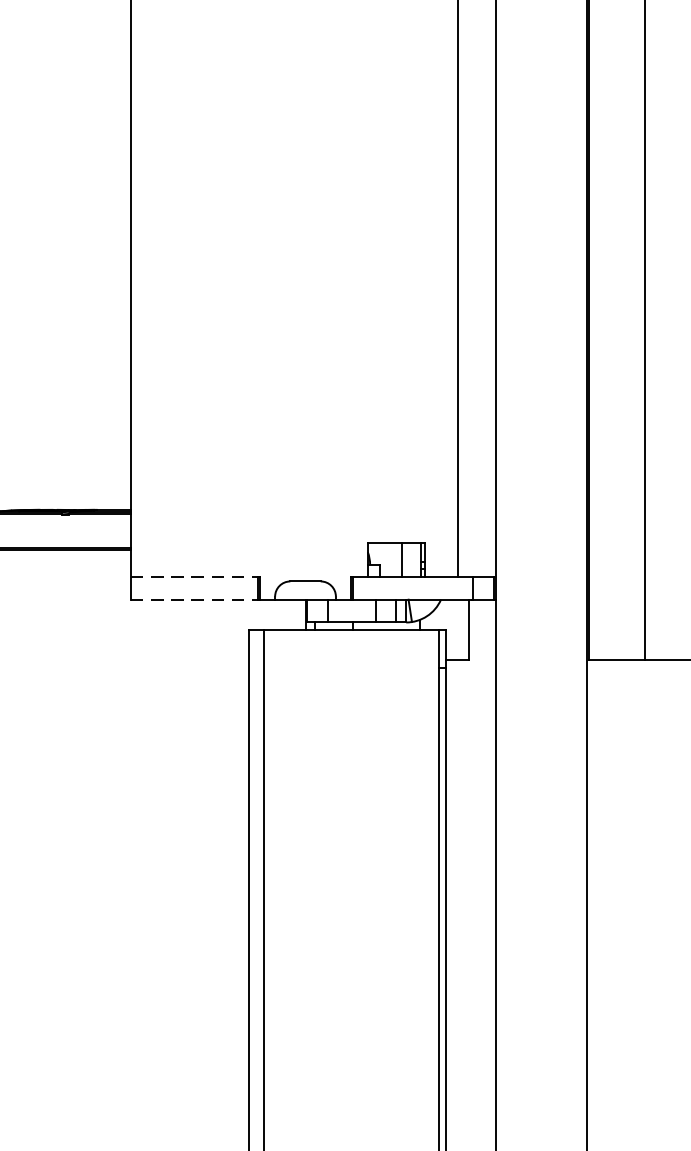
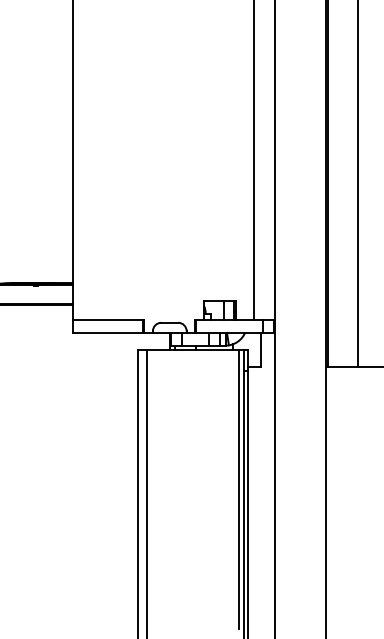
line: (195, 577) -> (108, 320), dashed -> solid
line: (195, 598) -> (108, 332), dashed -> solid
line: (431, 879) -> (239, 488), added

